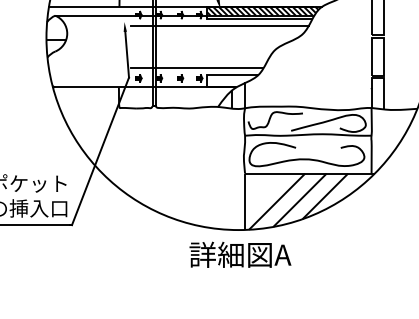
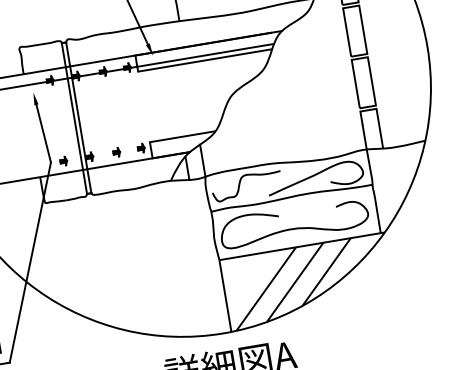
hatch: (264, 10) -> (209, 47), removed
line: (219, 25) -> (155, 76), removed
line: (197, 68) -> (136, 136), removed

